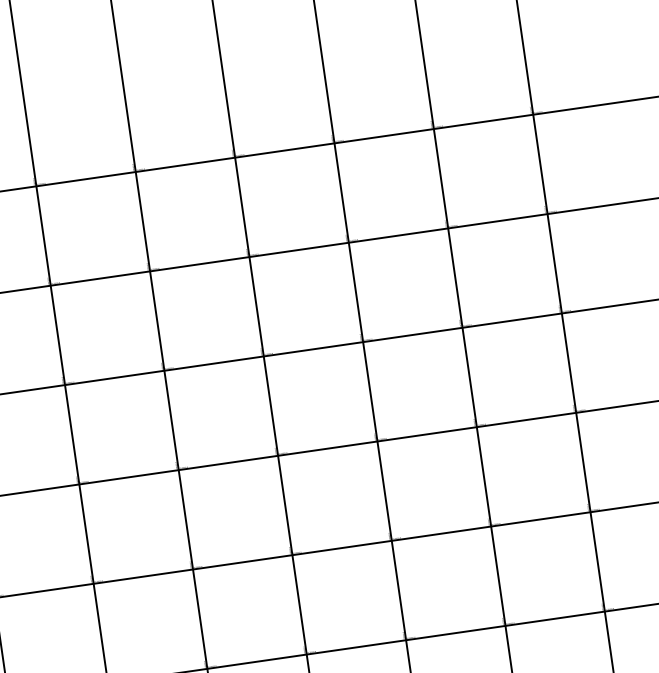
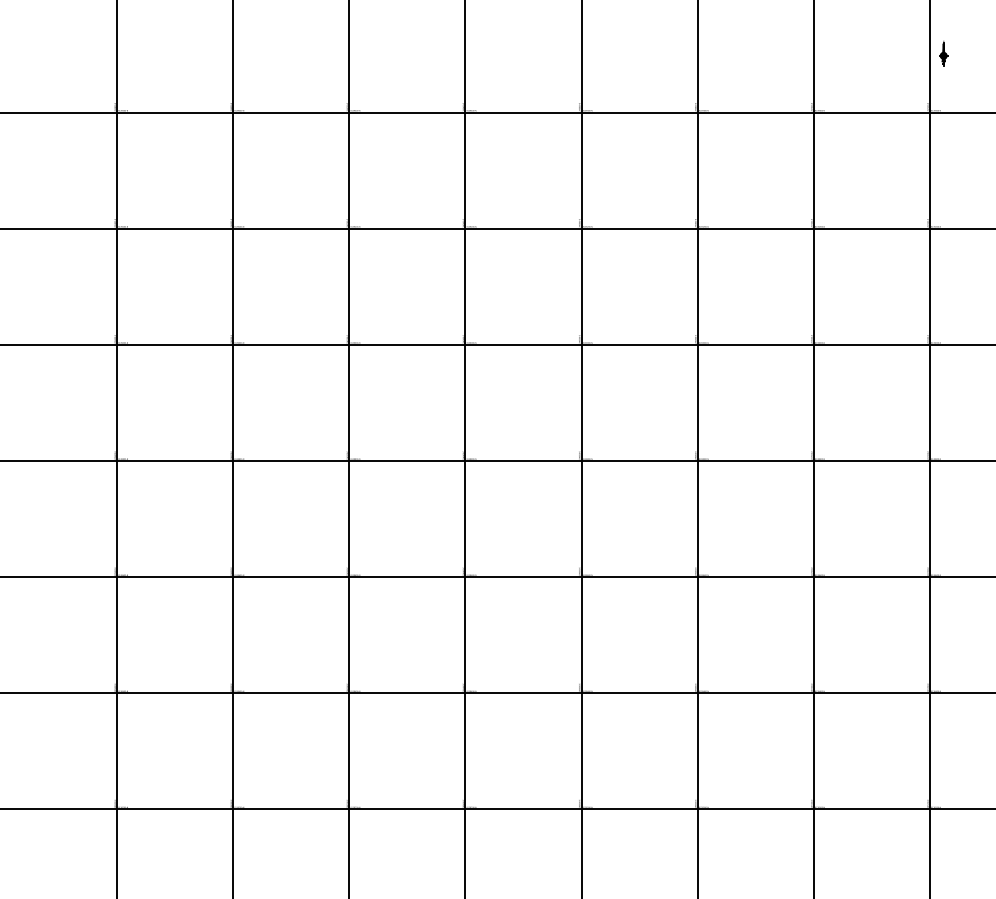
part: (537, 62) -> (943, 53), added

